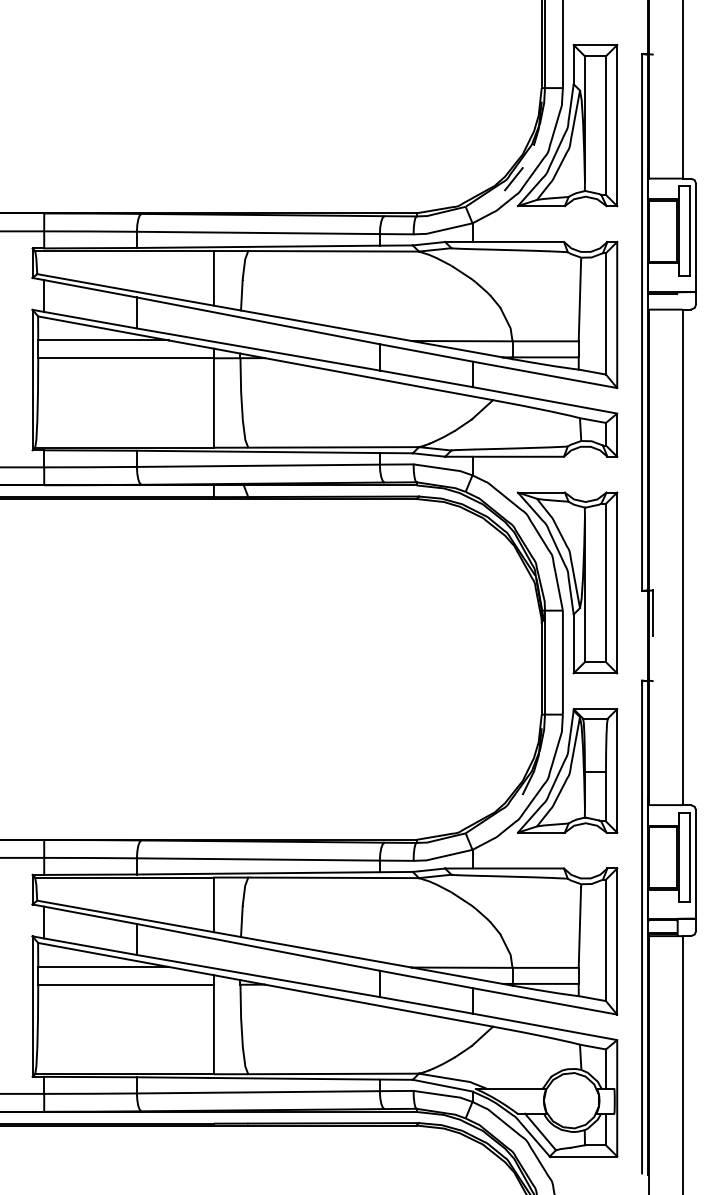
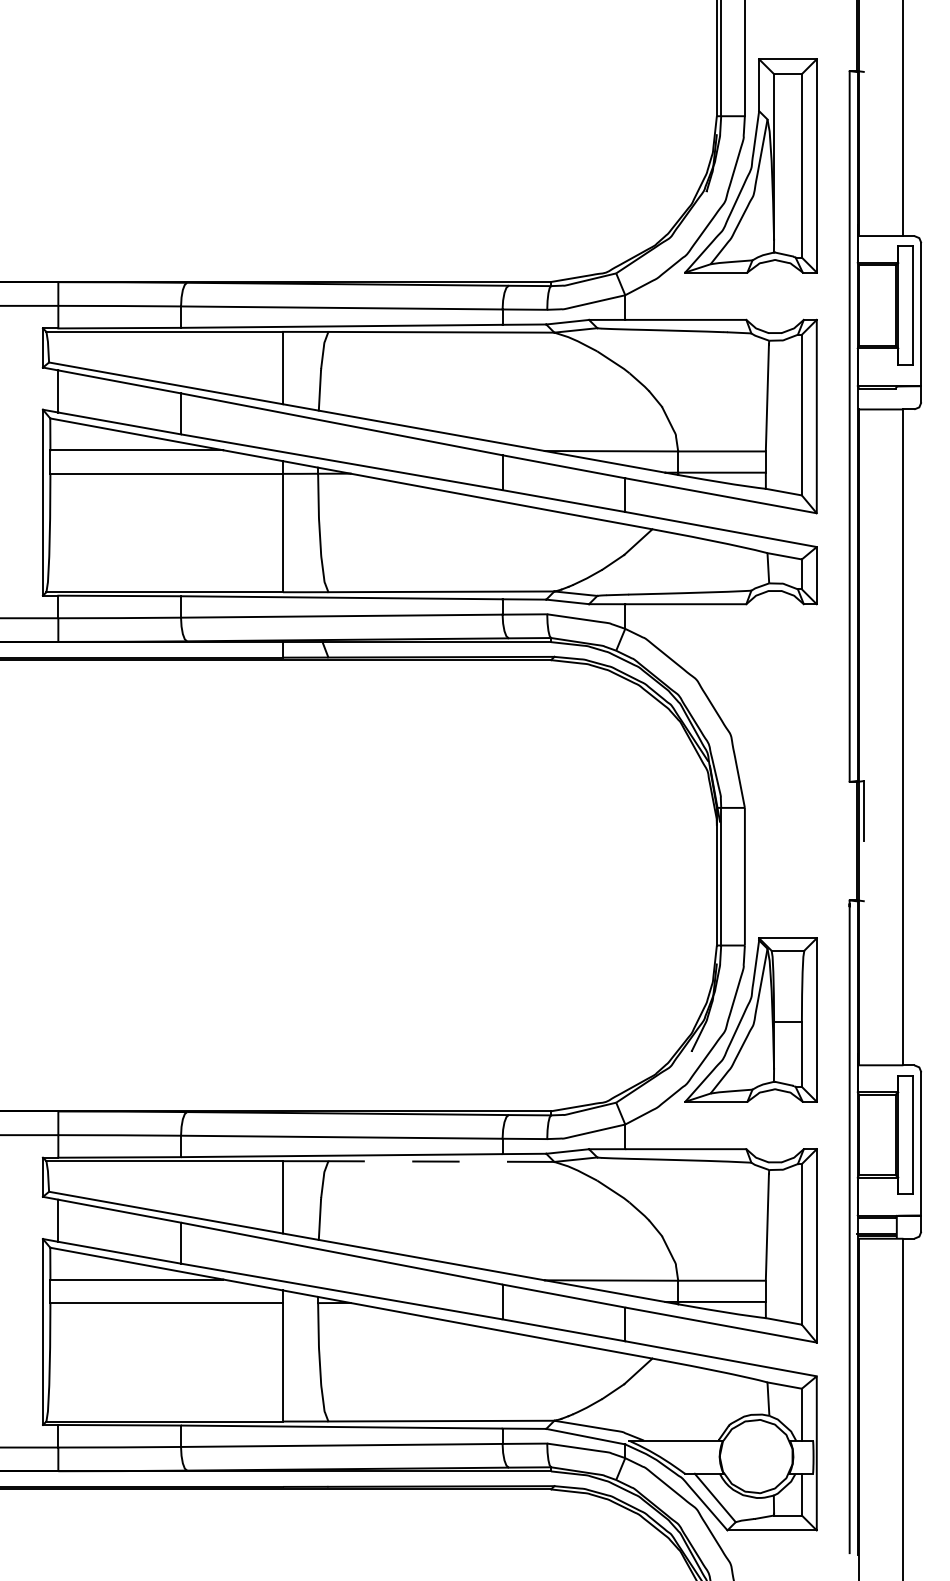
line: (513, 178) -> (679, 236), removed
part: (567, 582) -> (750, 770), removed
line: (333, 877) -> (441, 1161), solid -> dashed

